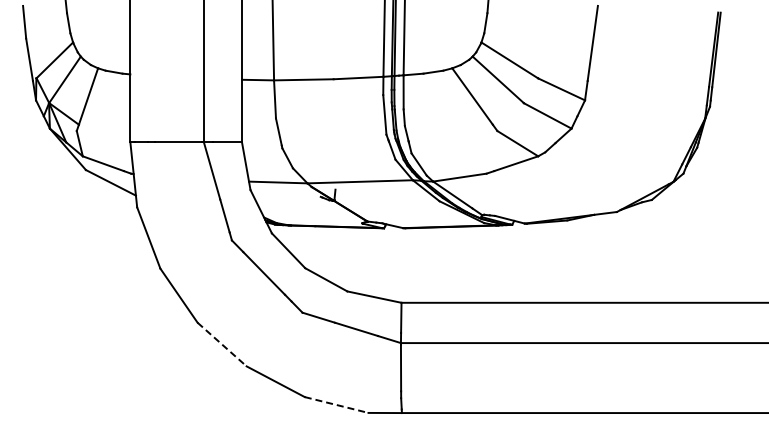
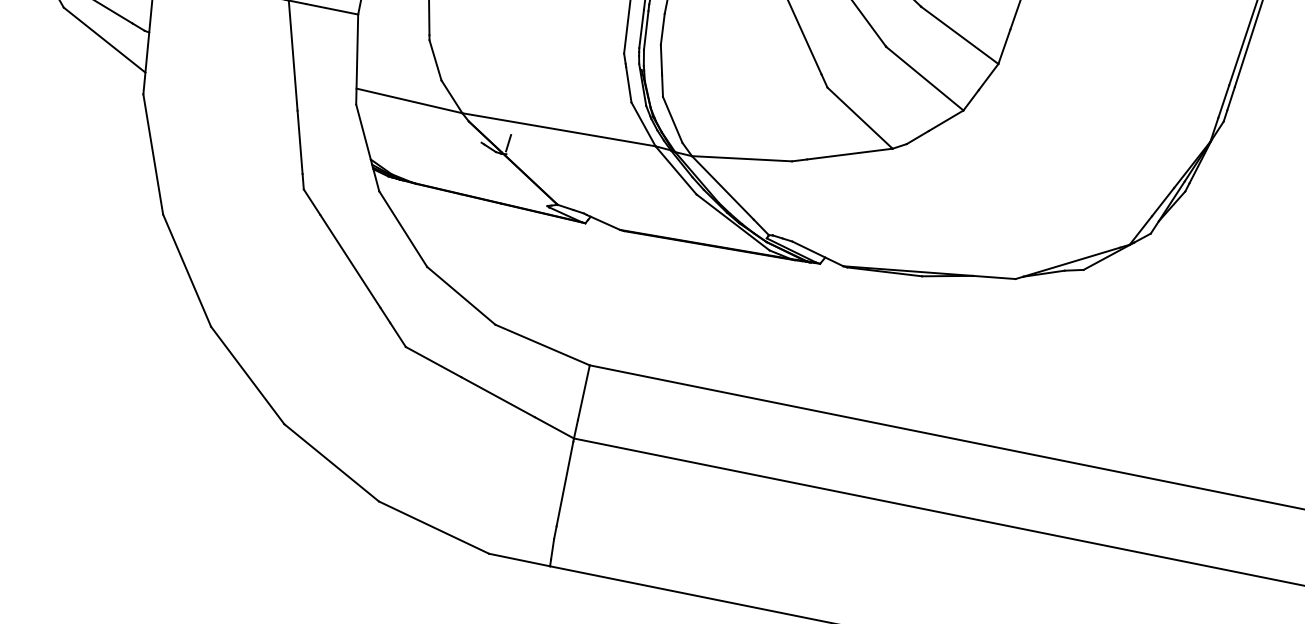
line: (222, 344) -> (248, 375), dashed -> solid
line: (336, 405) -> (433, 528), dashed -> solid

